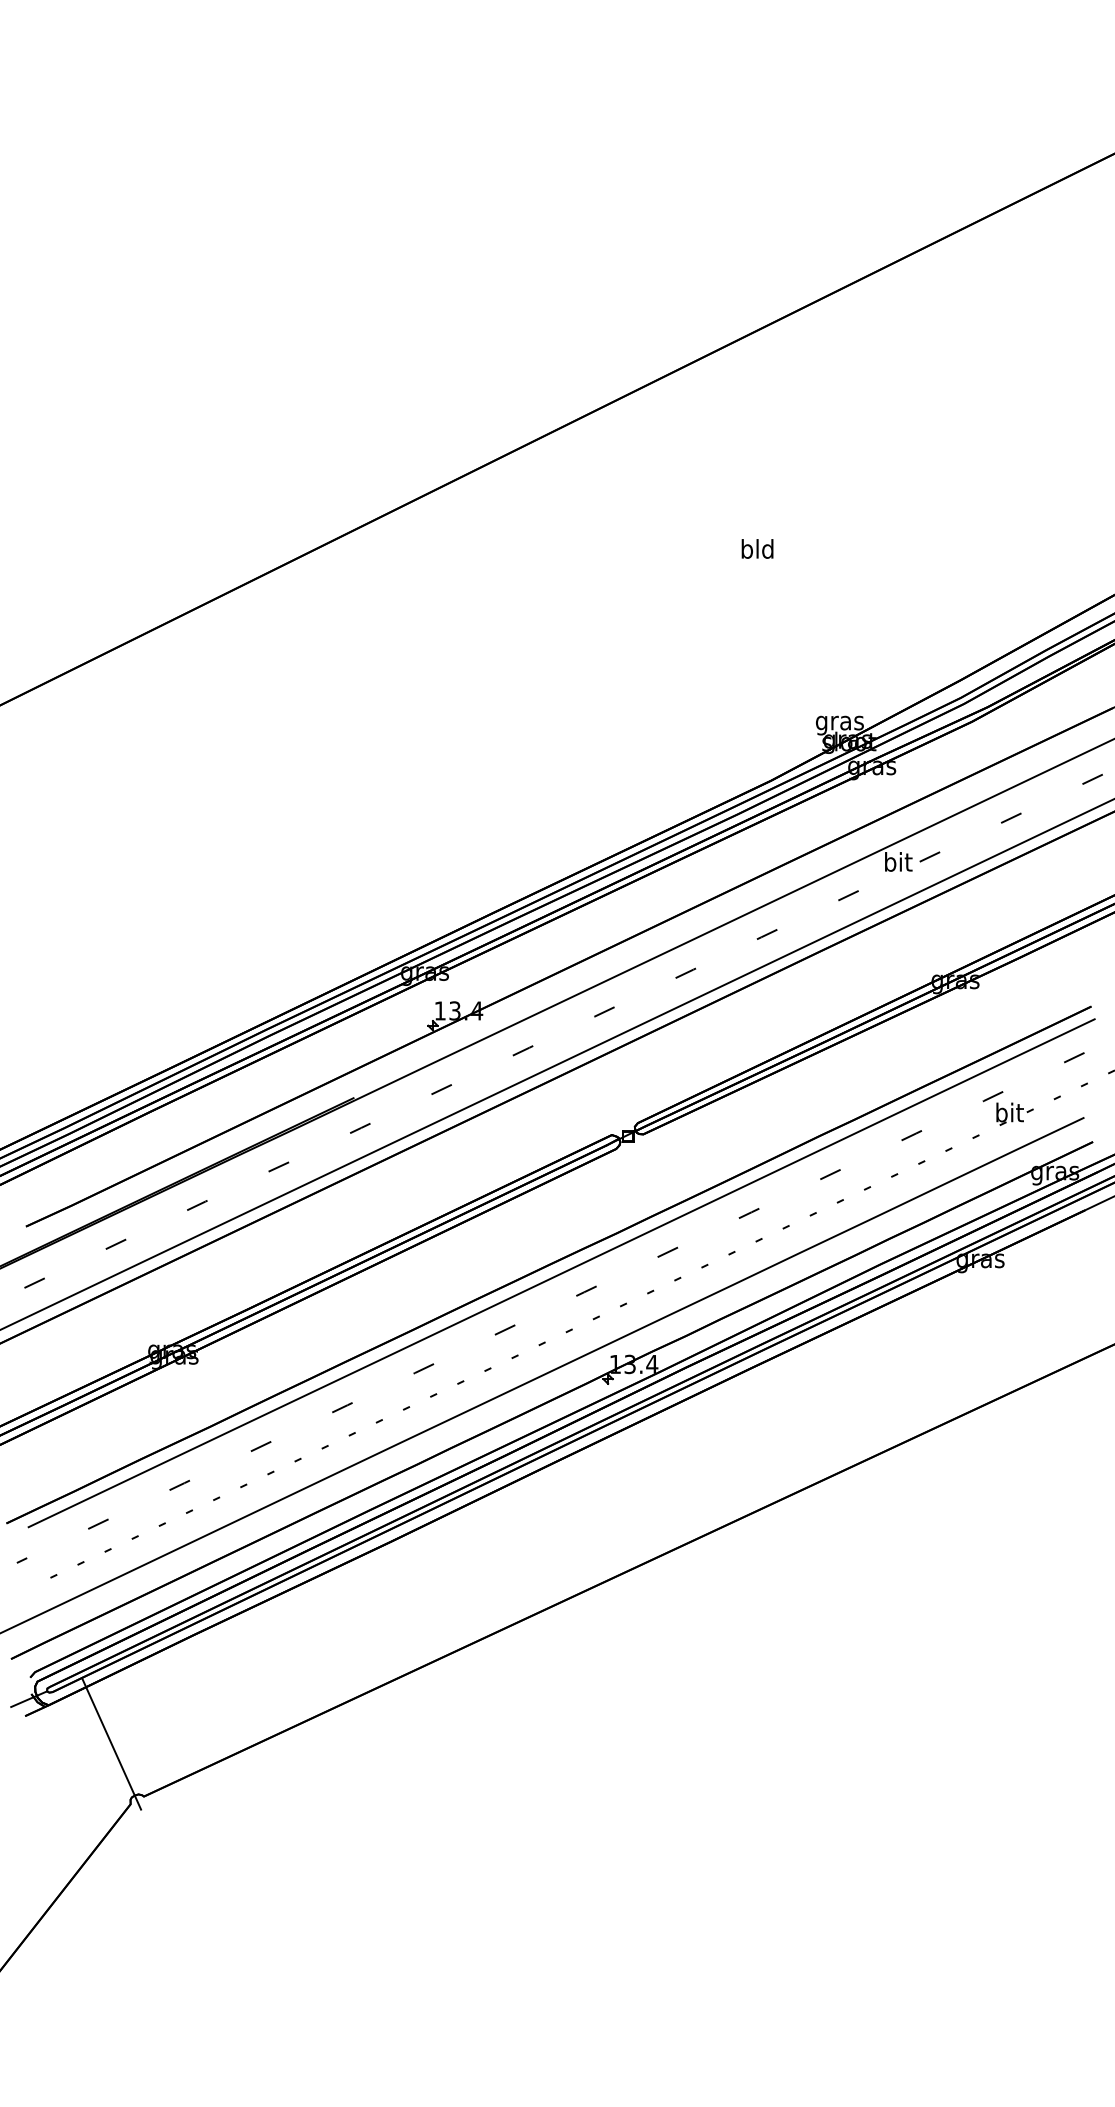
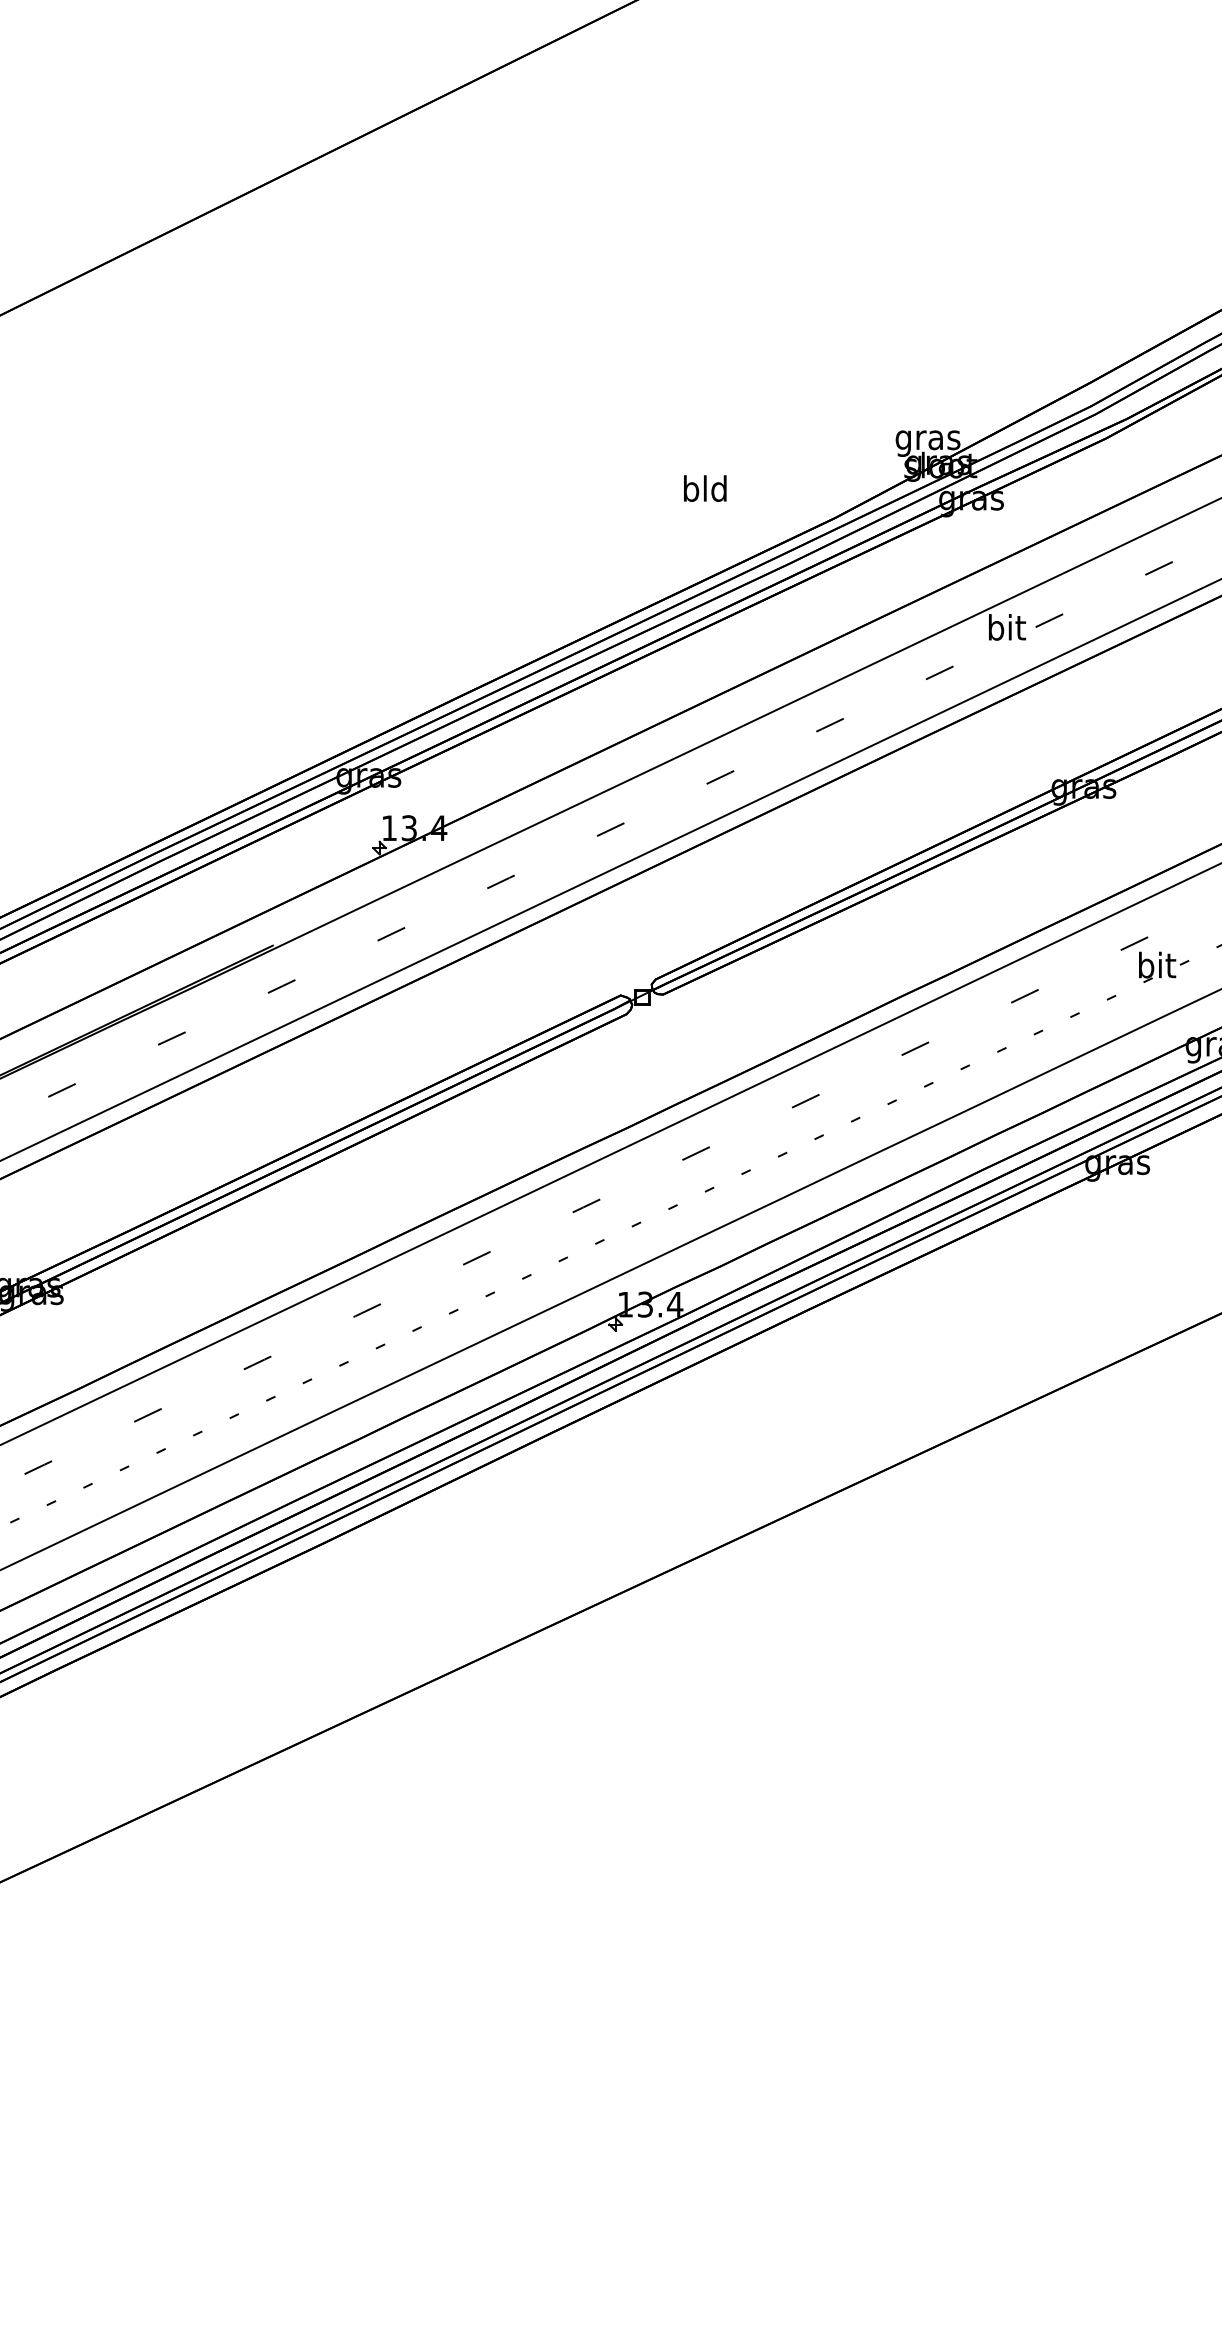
text: (757, 548) -> (705, 487), moved

